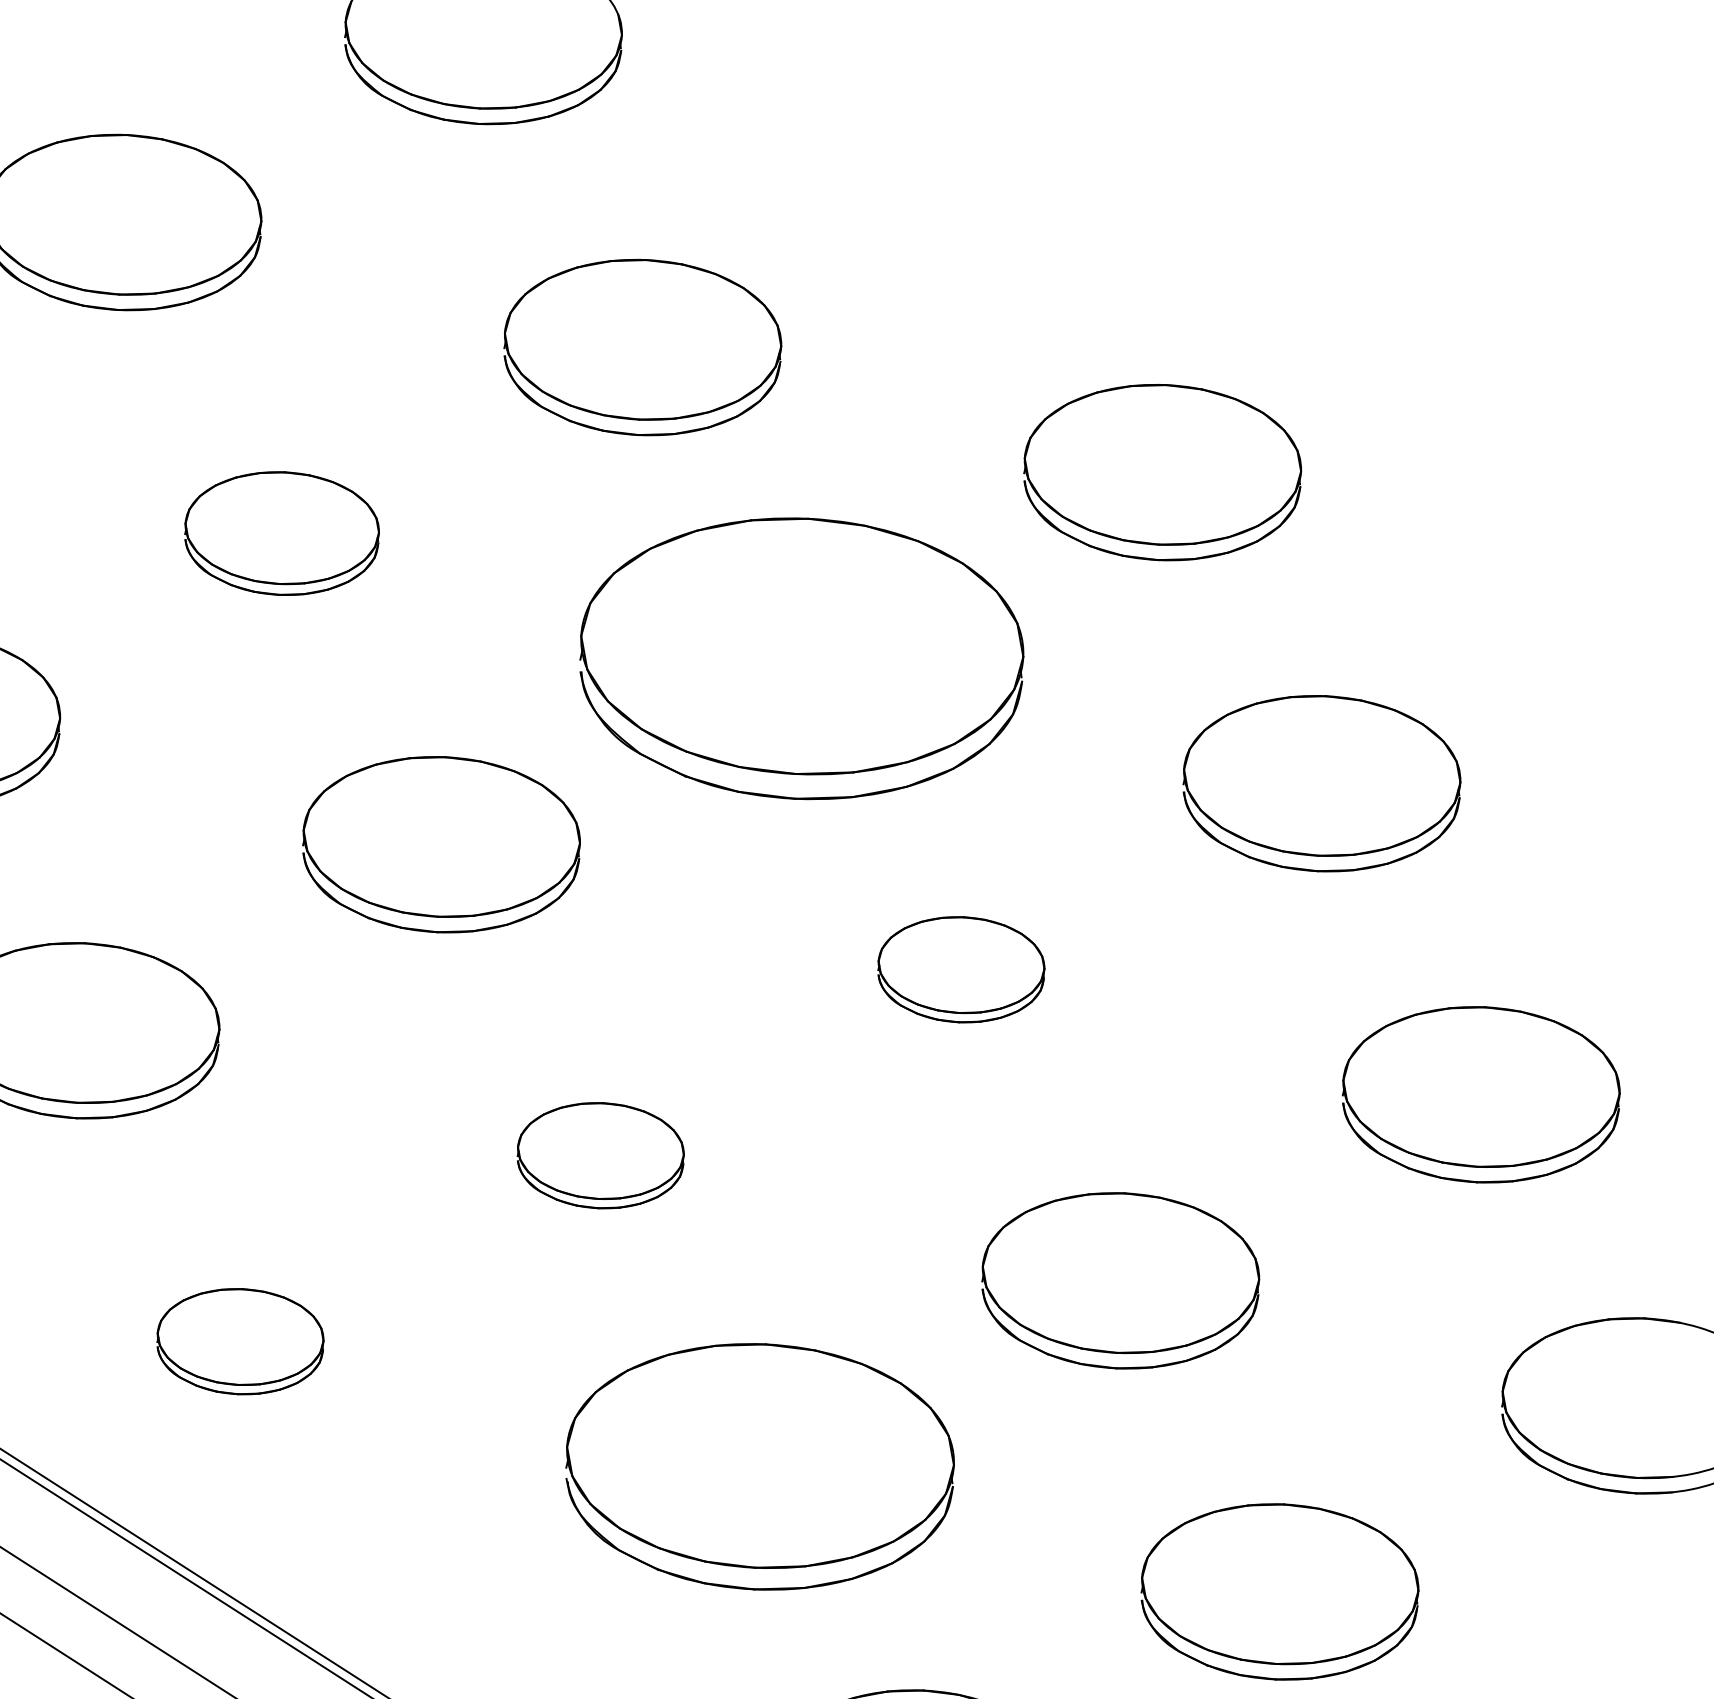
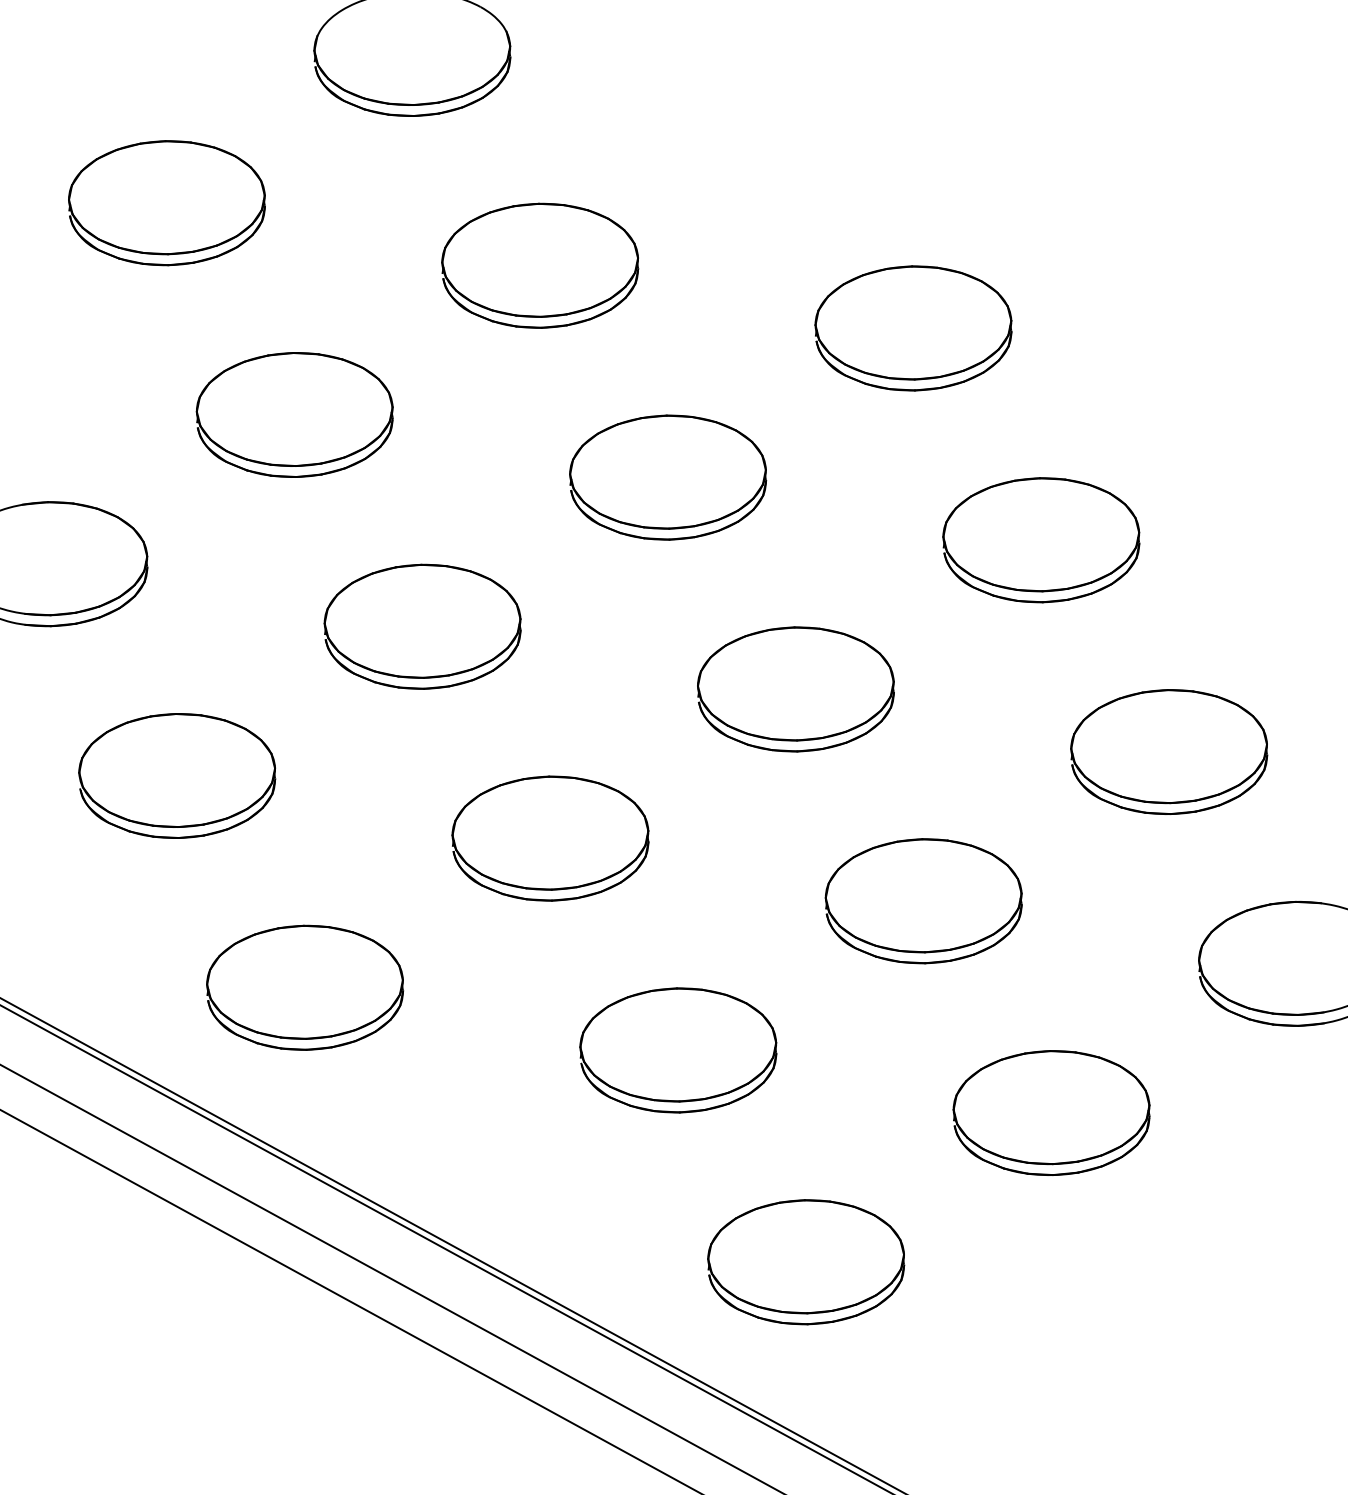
part: (281, 532) -> (294, 414), size x1.43
part: (802, 658) -> (668, 477), size x0.62
part: (960, 969) -> (795, 689), size x1.67
part: (600, 1155) -> (550, 838), size x1.67
part: (240, 1341) -> (305, 987), size x1.67
part: (760, 1466) -> (678, 1050), size x0.71

